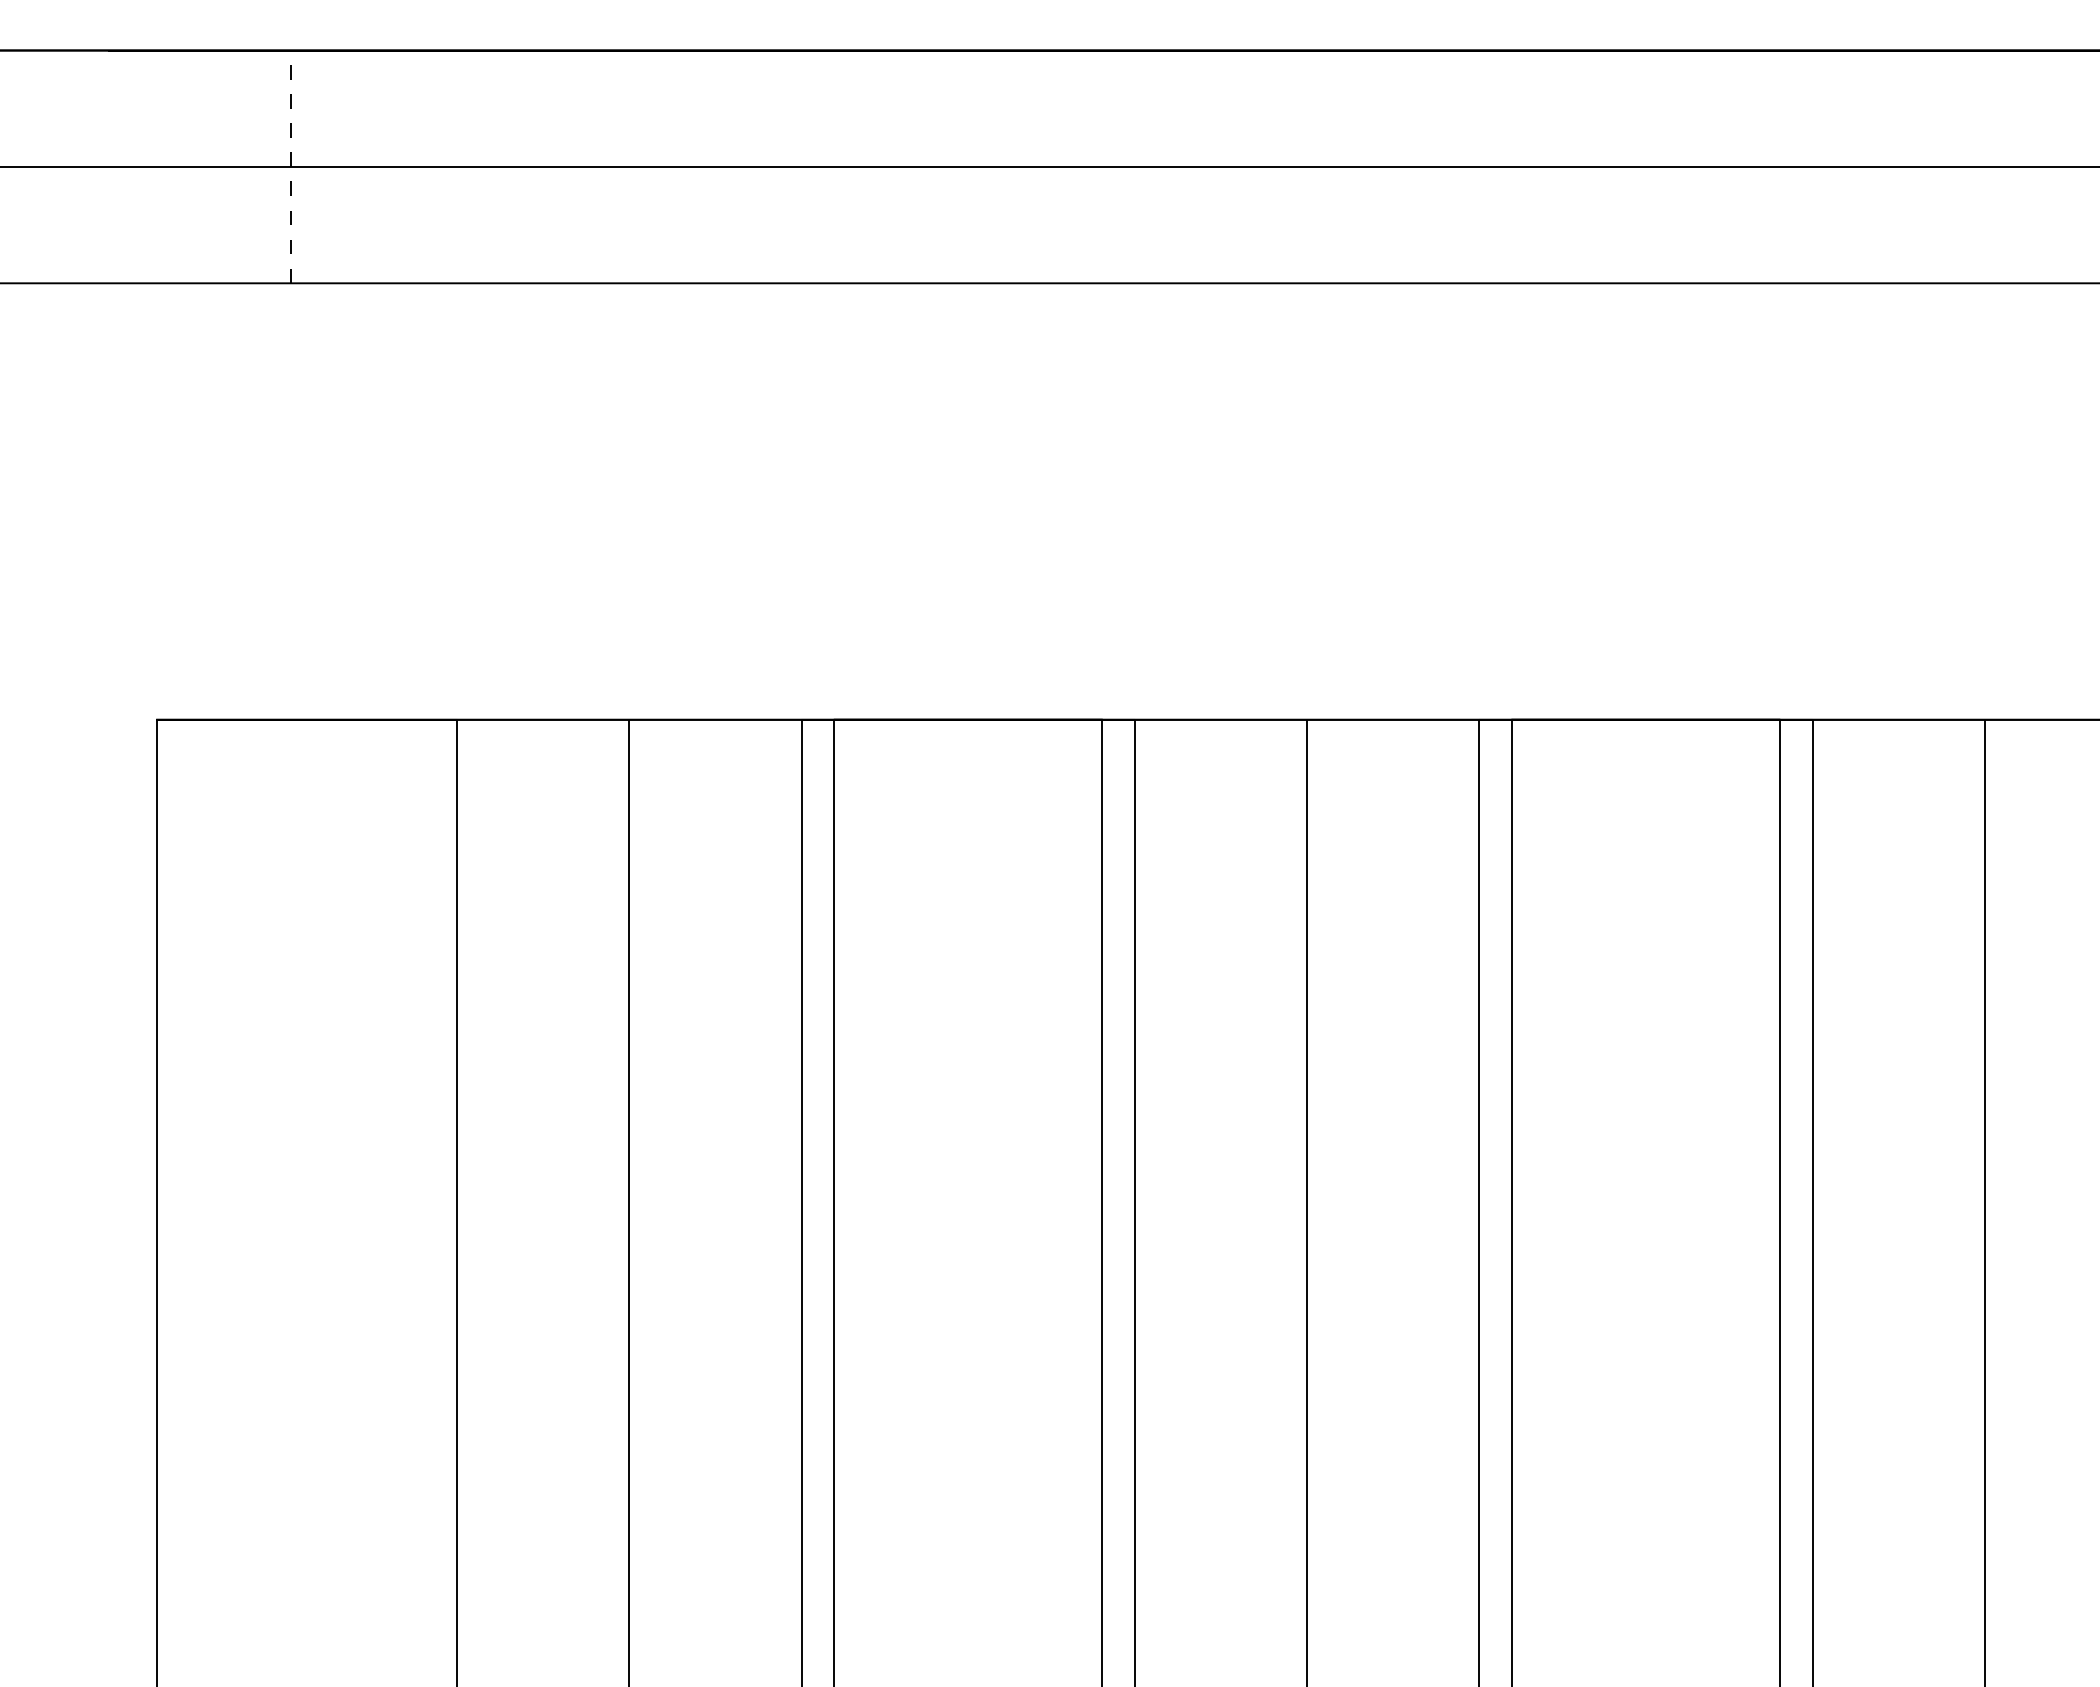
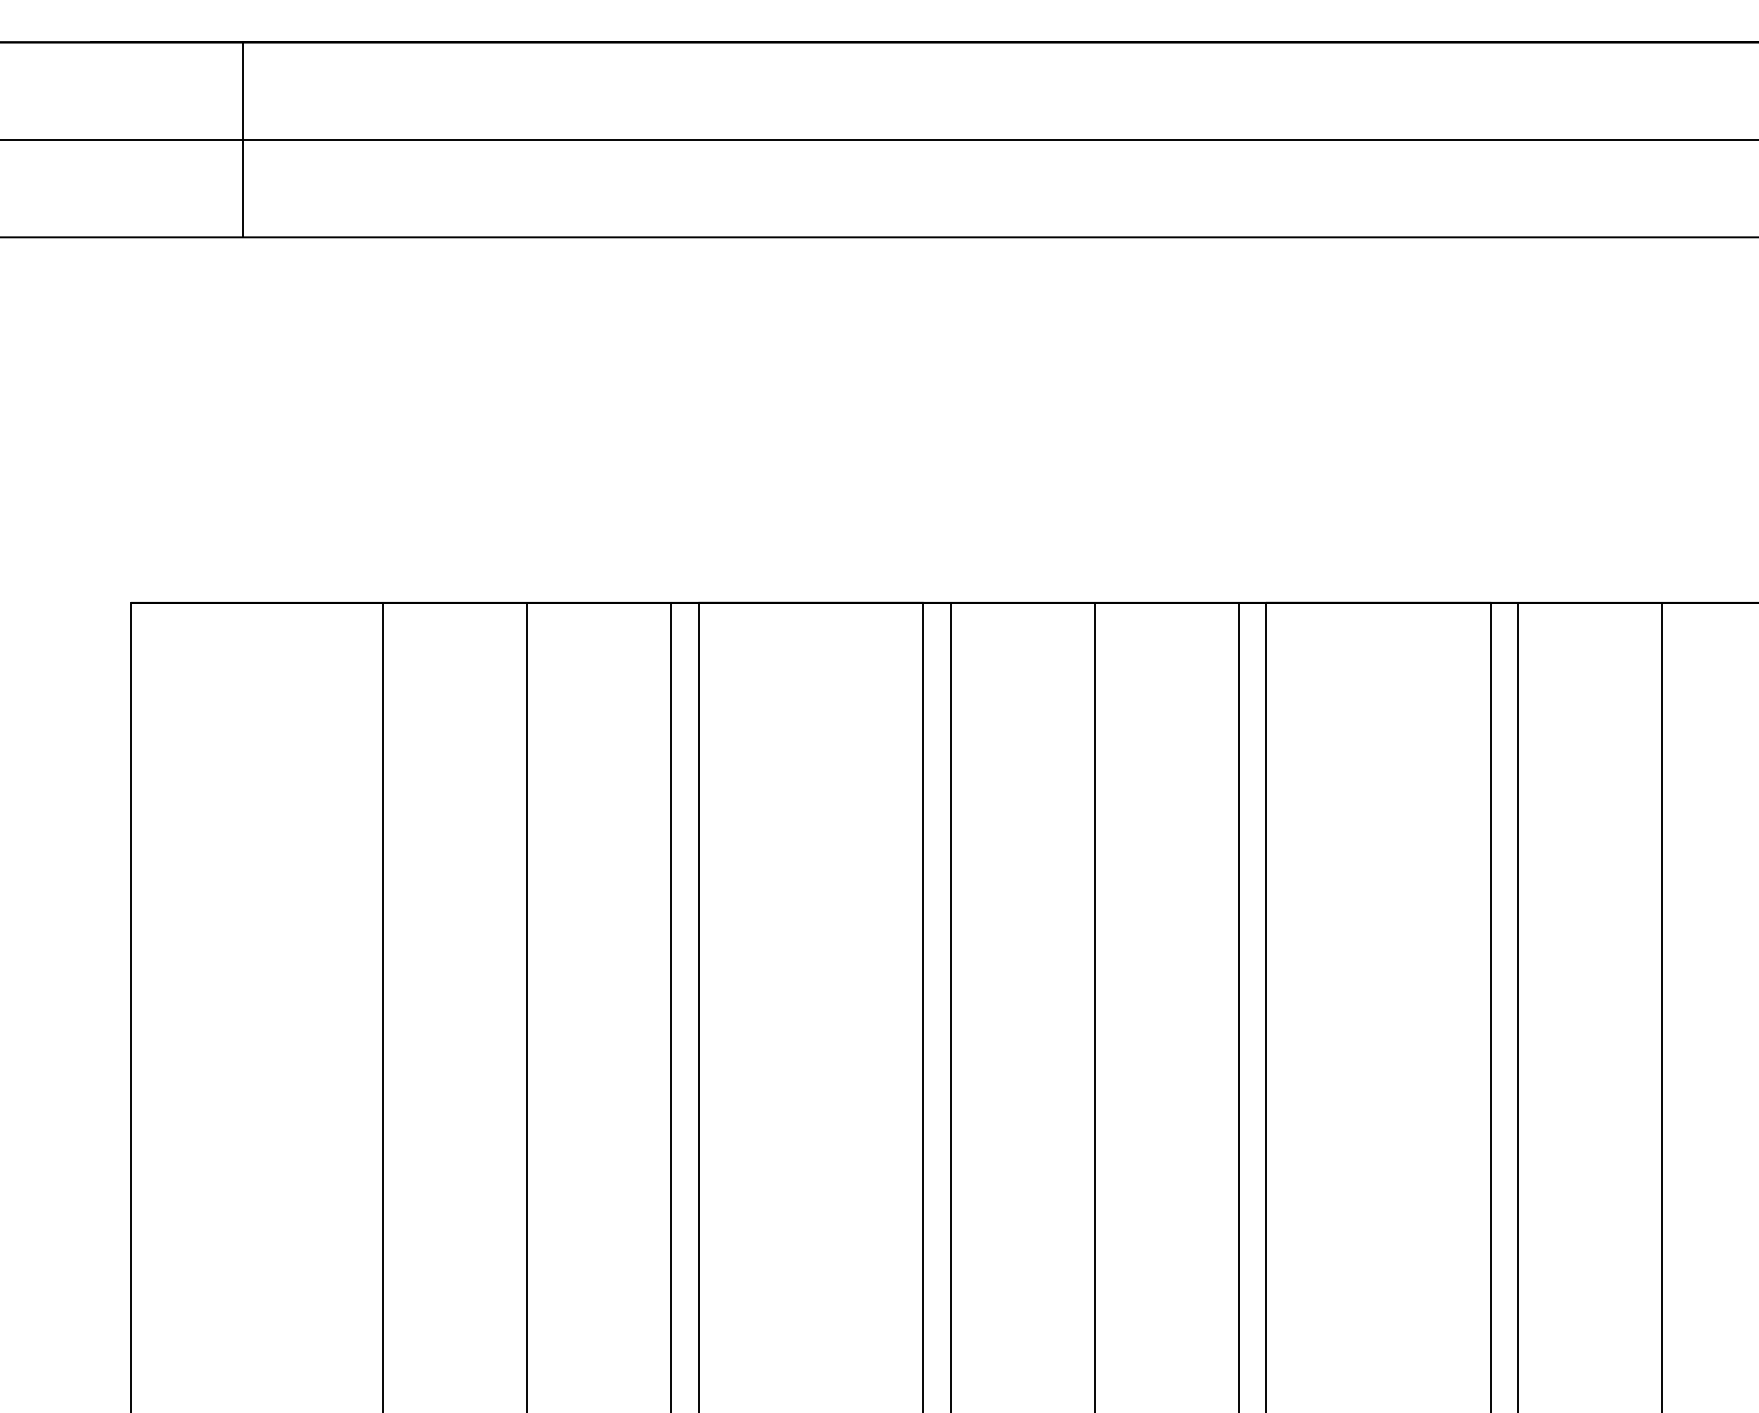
line: (290, 166) -> (243, 139), dashed -> solid

